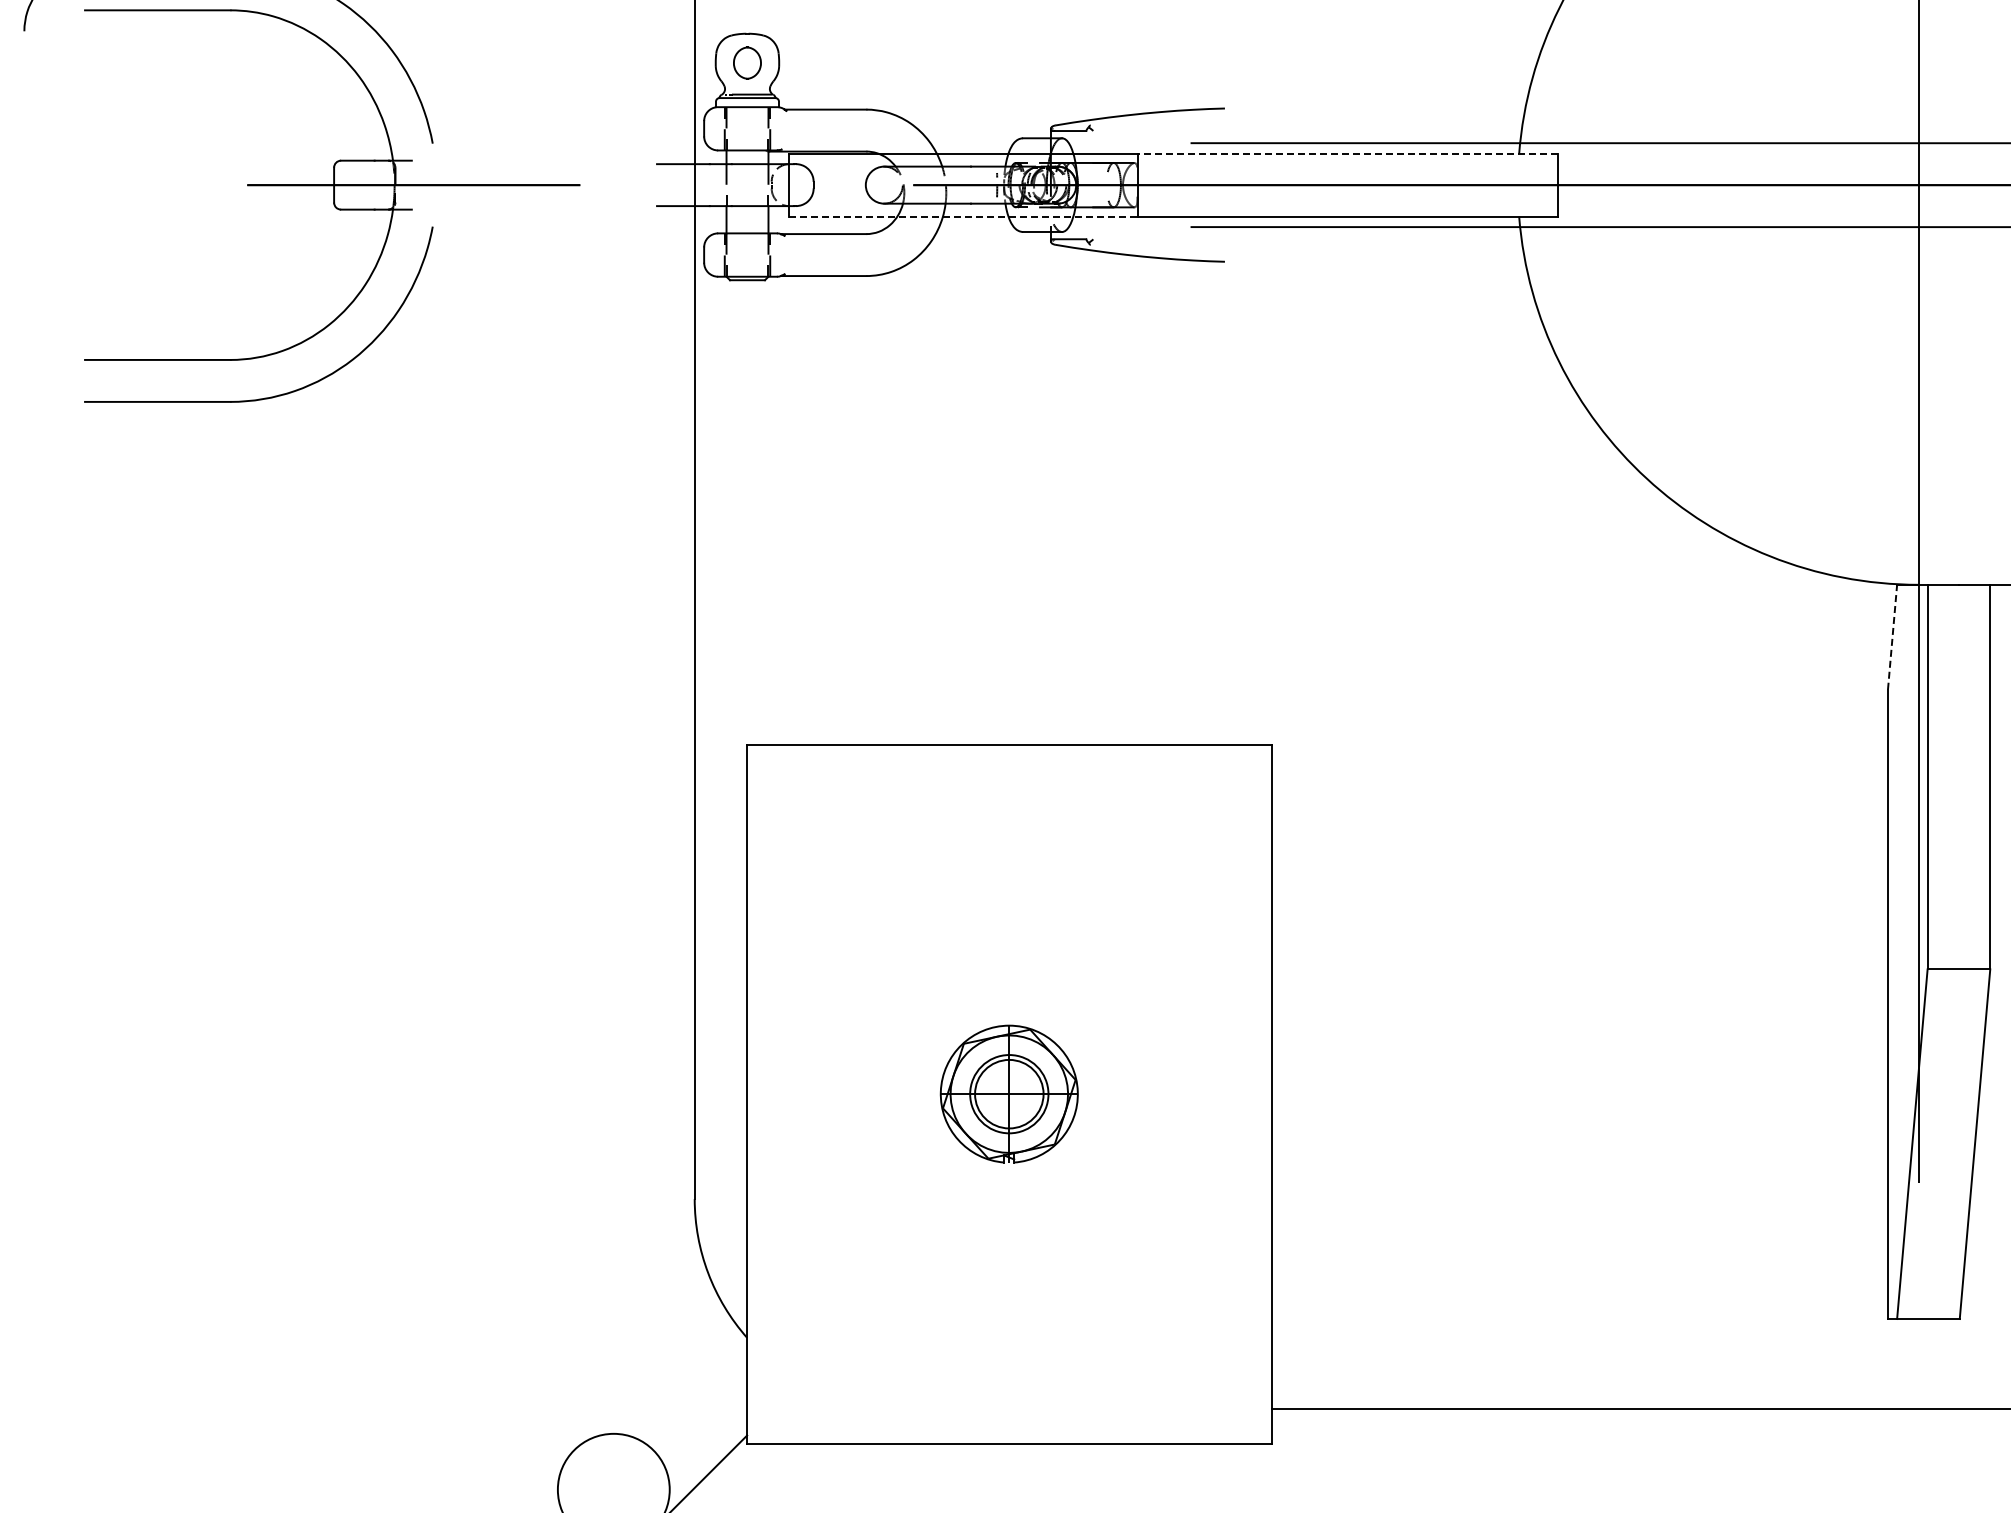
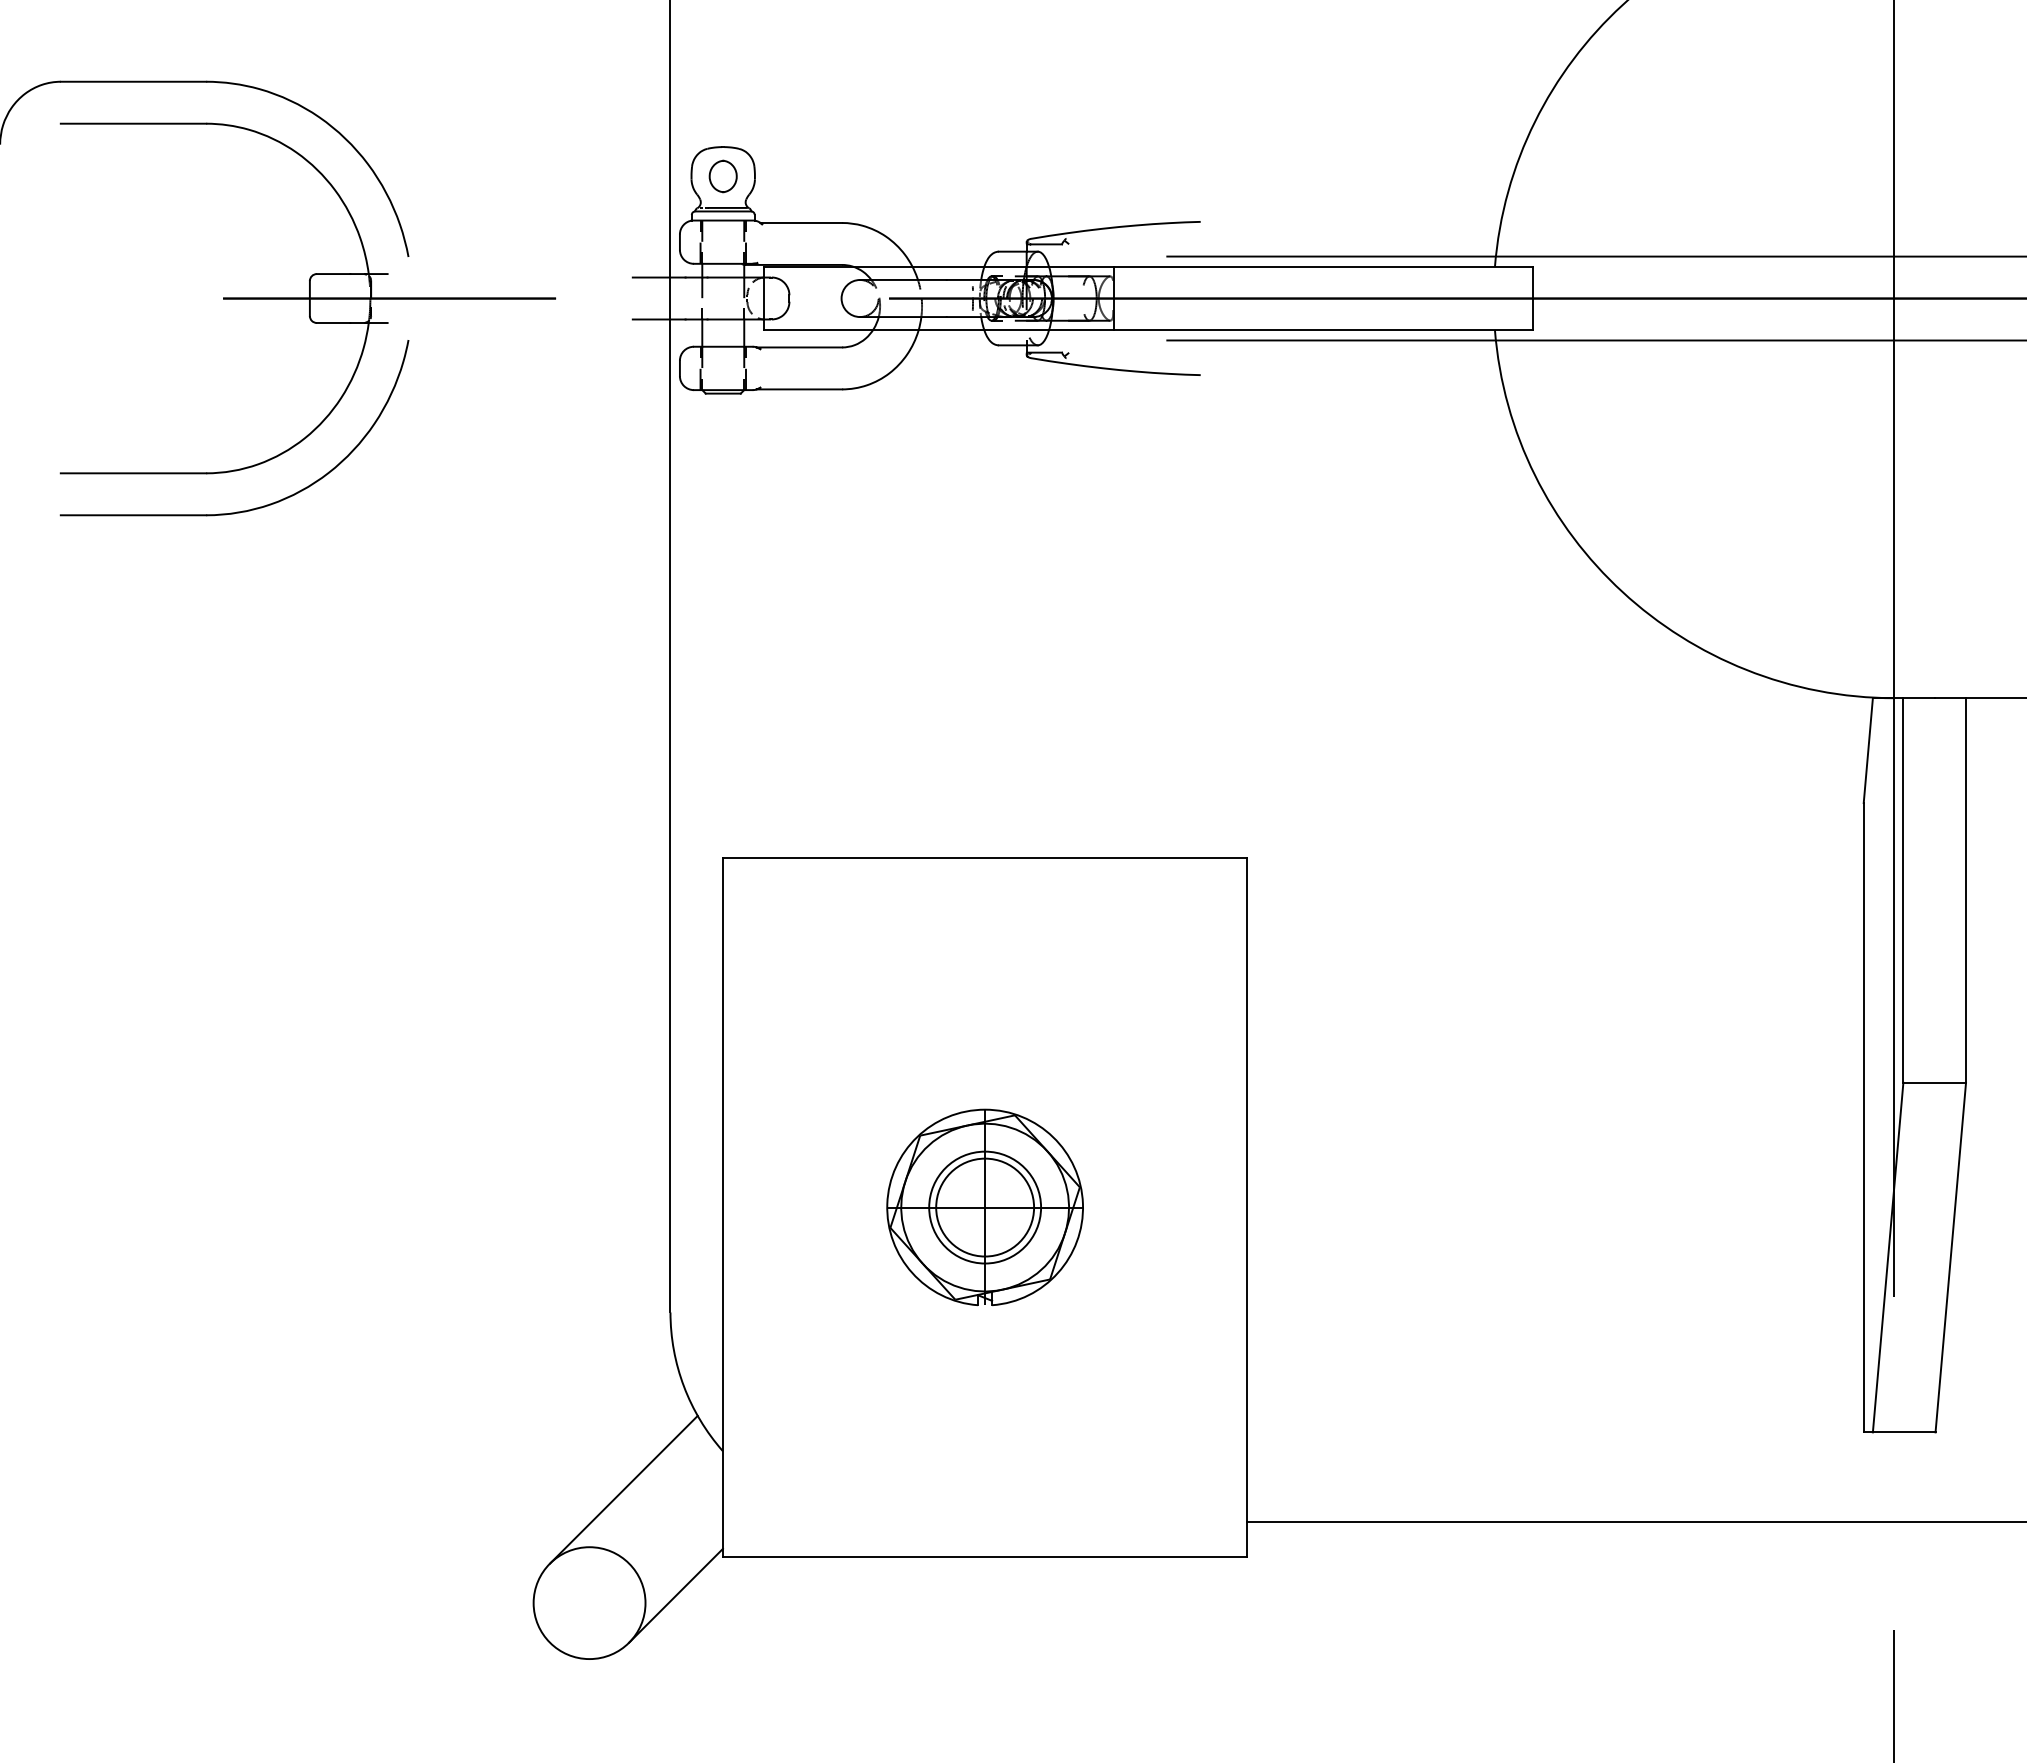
line: (1347, 154) -> (1323, 267), dashed -> solid
line: (963, 217) -> (939, 330), dashed -> solid
line: (1892, 637) -> (1868, 750), dashed -> solid
part: (1008, 1094) -> (984, 1207), size x1.43
line: (647, 1376) -> (623, 1489), added

